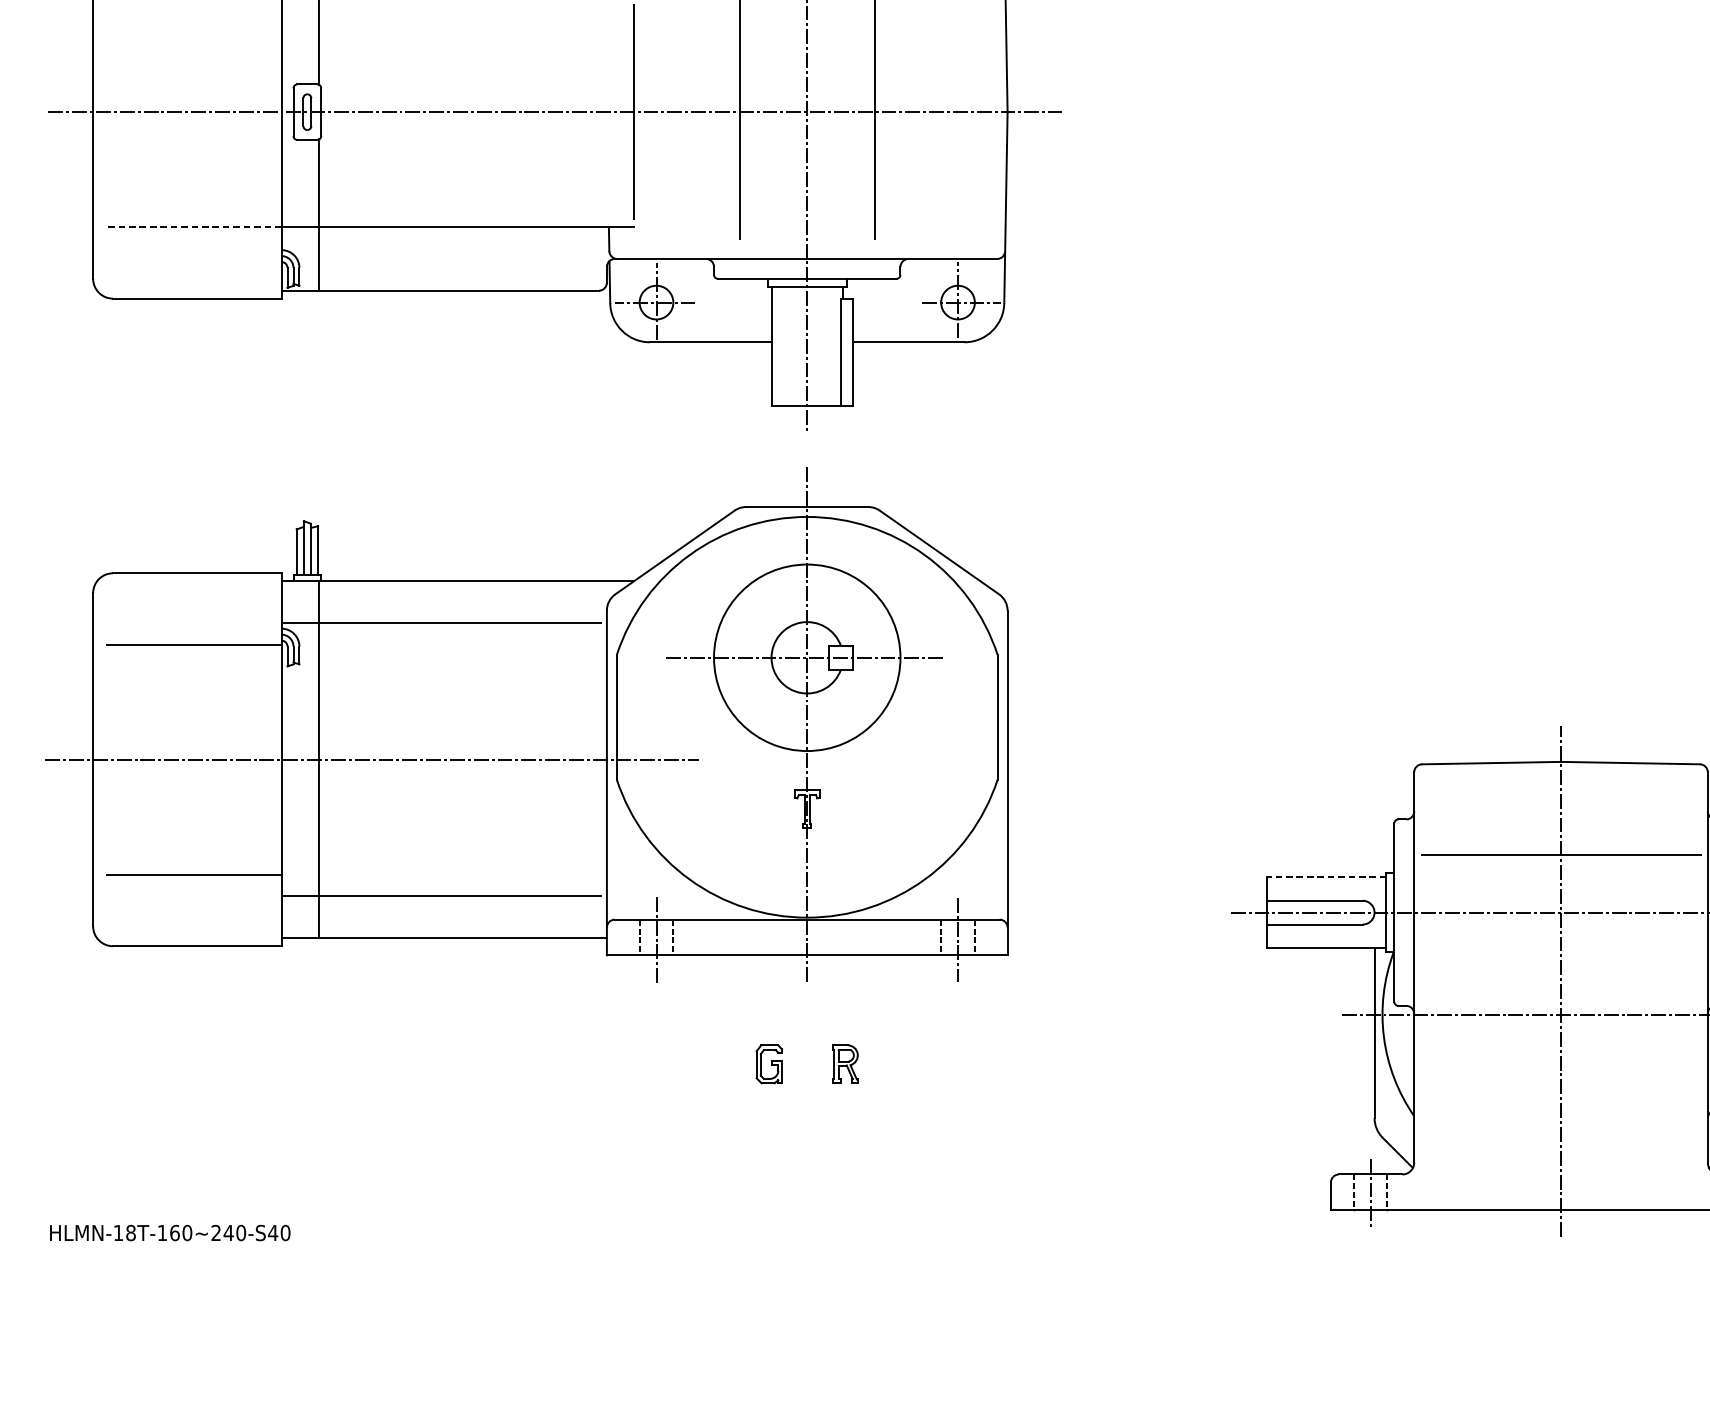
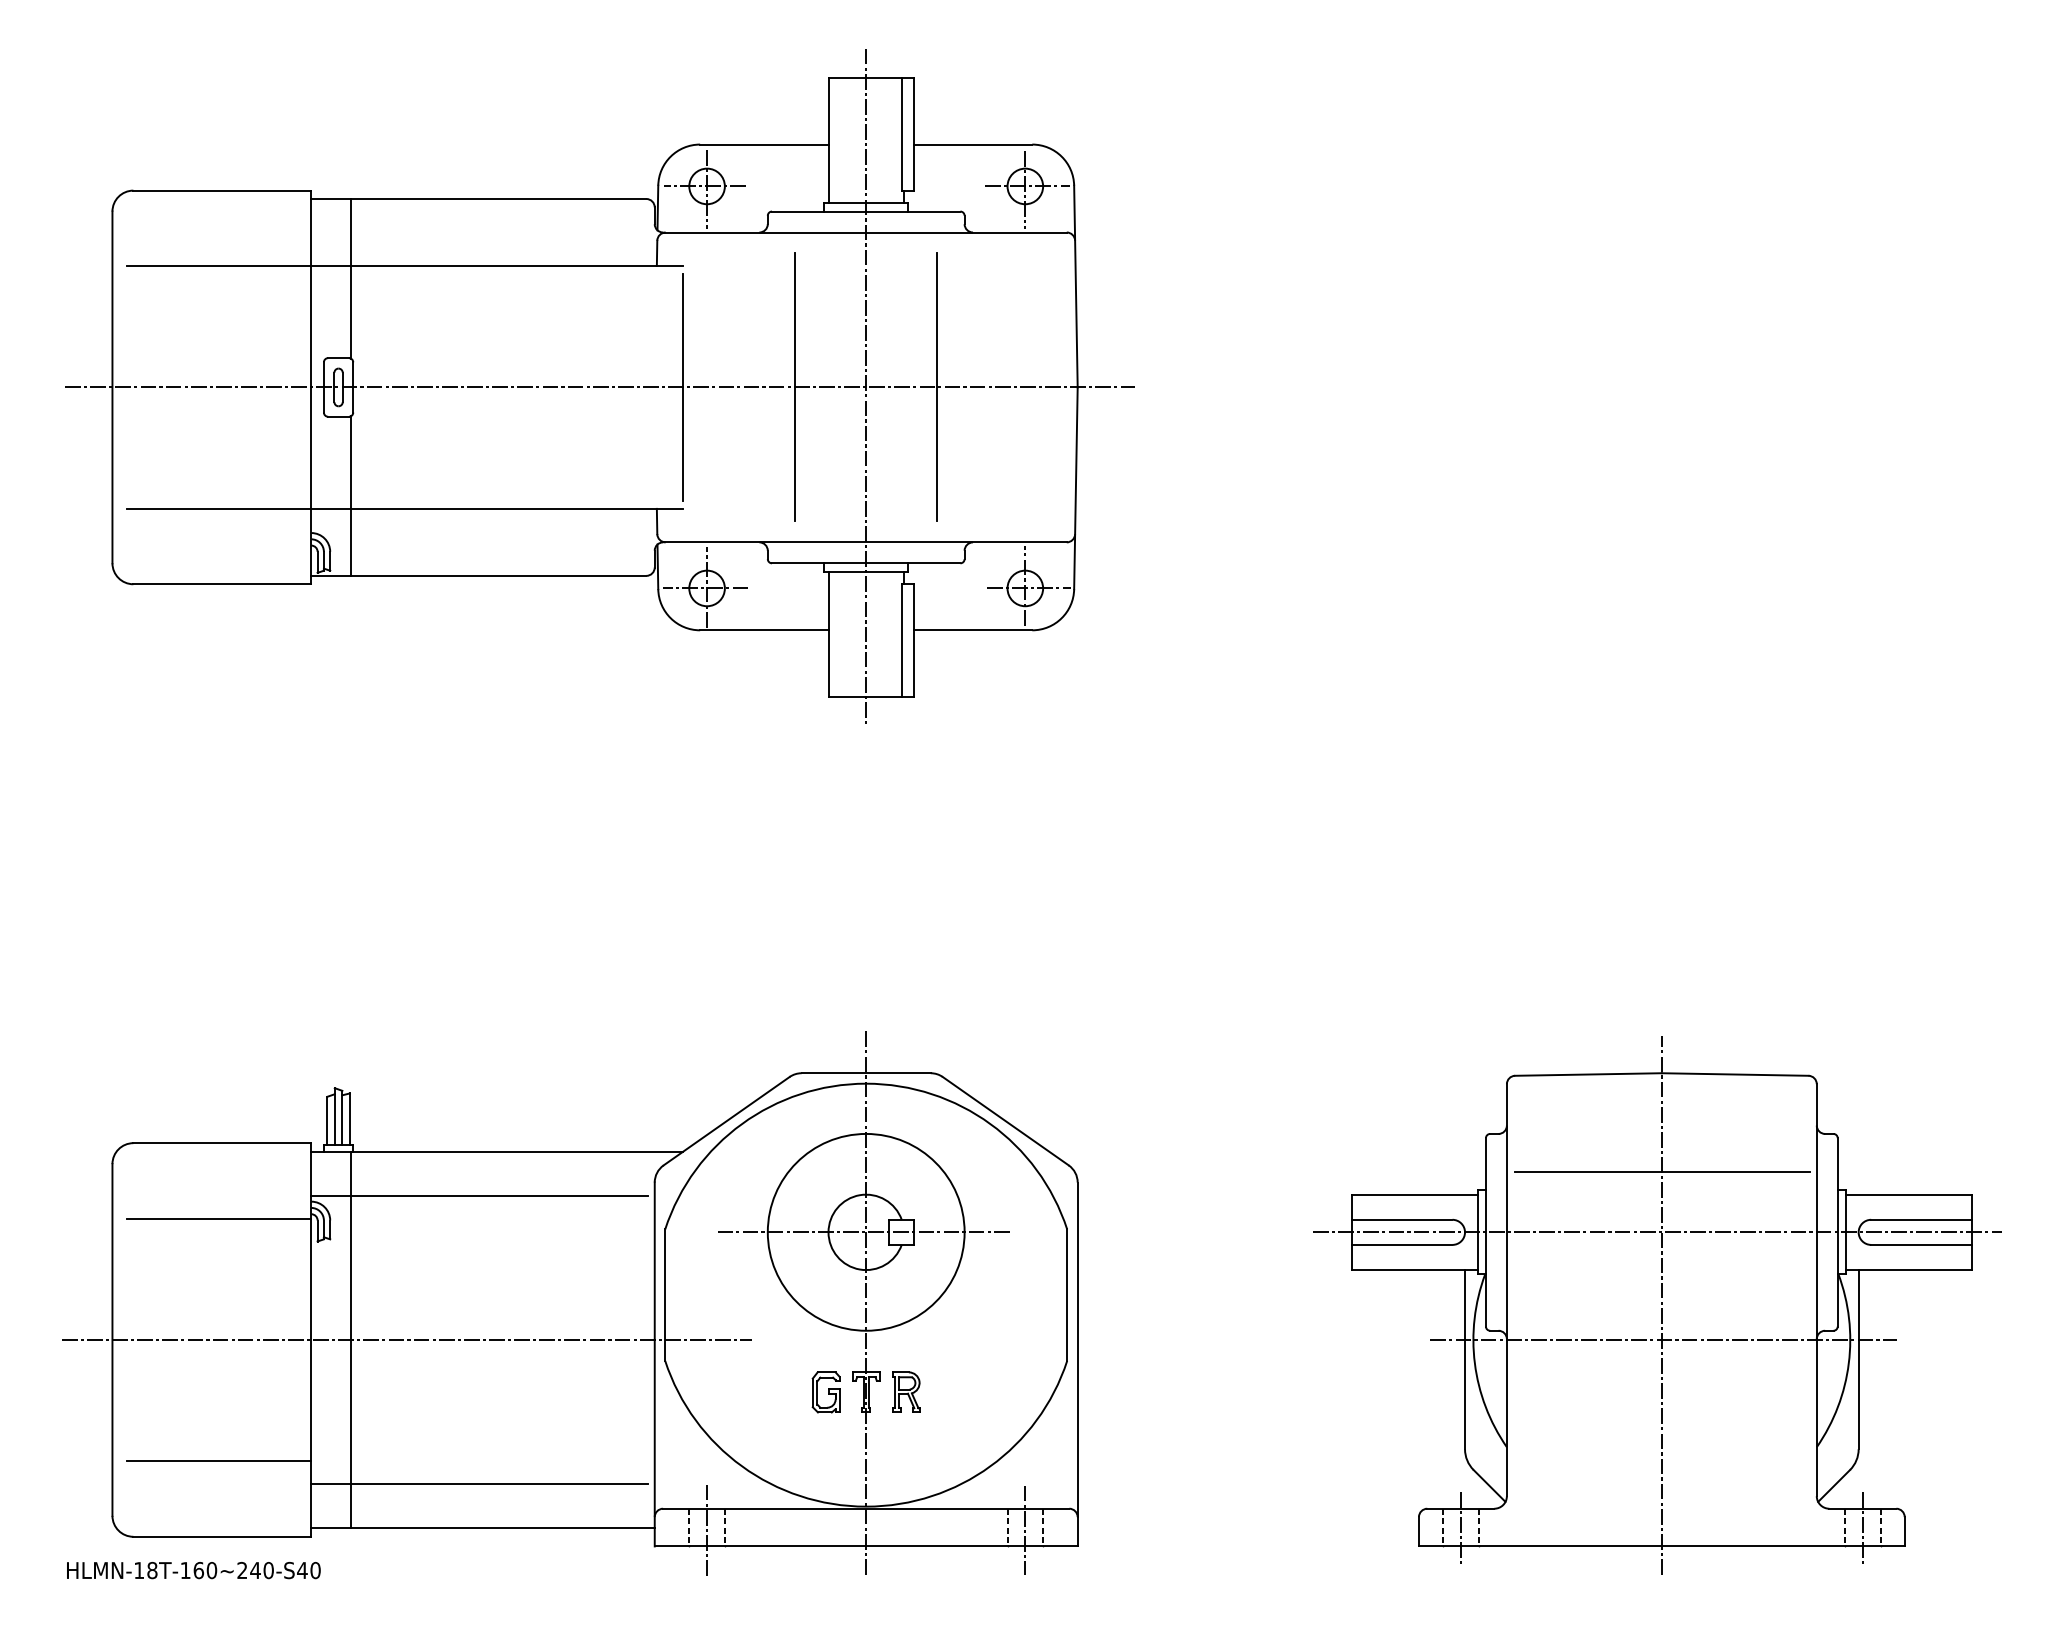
line: (193, 226) -> (218, 508), dashed -> solid
part: (527, 725) -> (570, 1303), moved
line: (1326, 876) -> (1414, 1194), dashed -> solid

